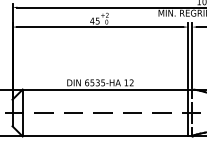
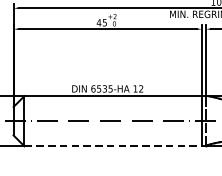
line: (105, 136) -> (113, 146), solid -> dashed

